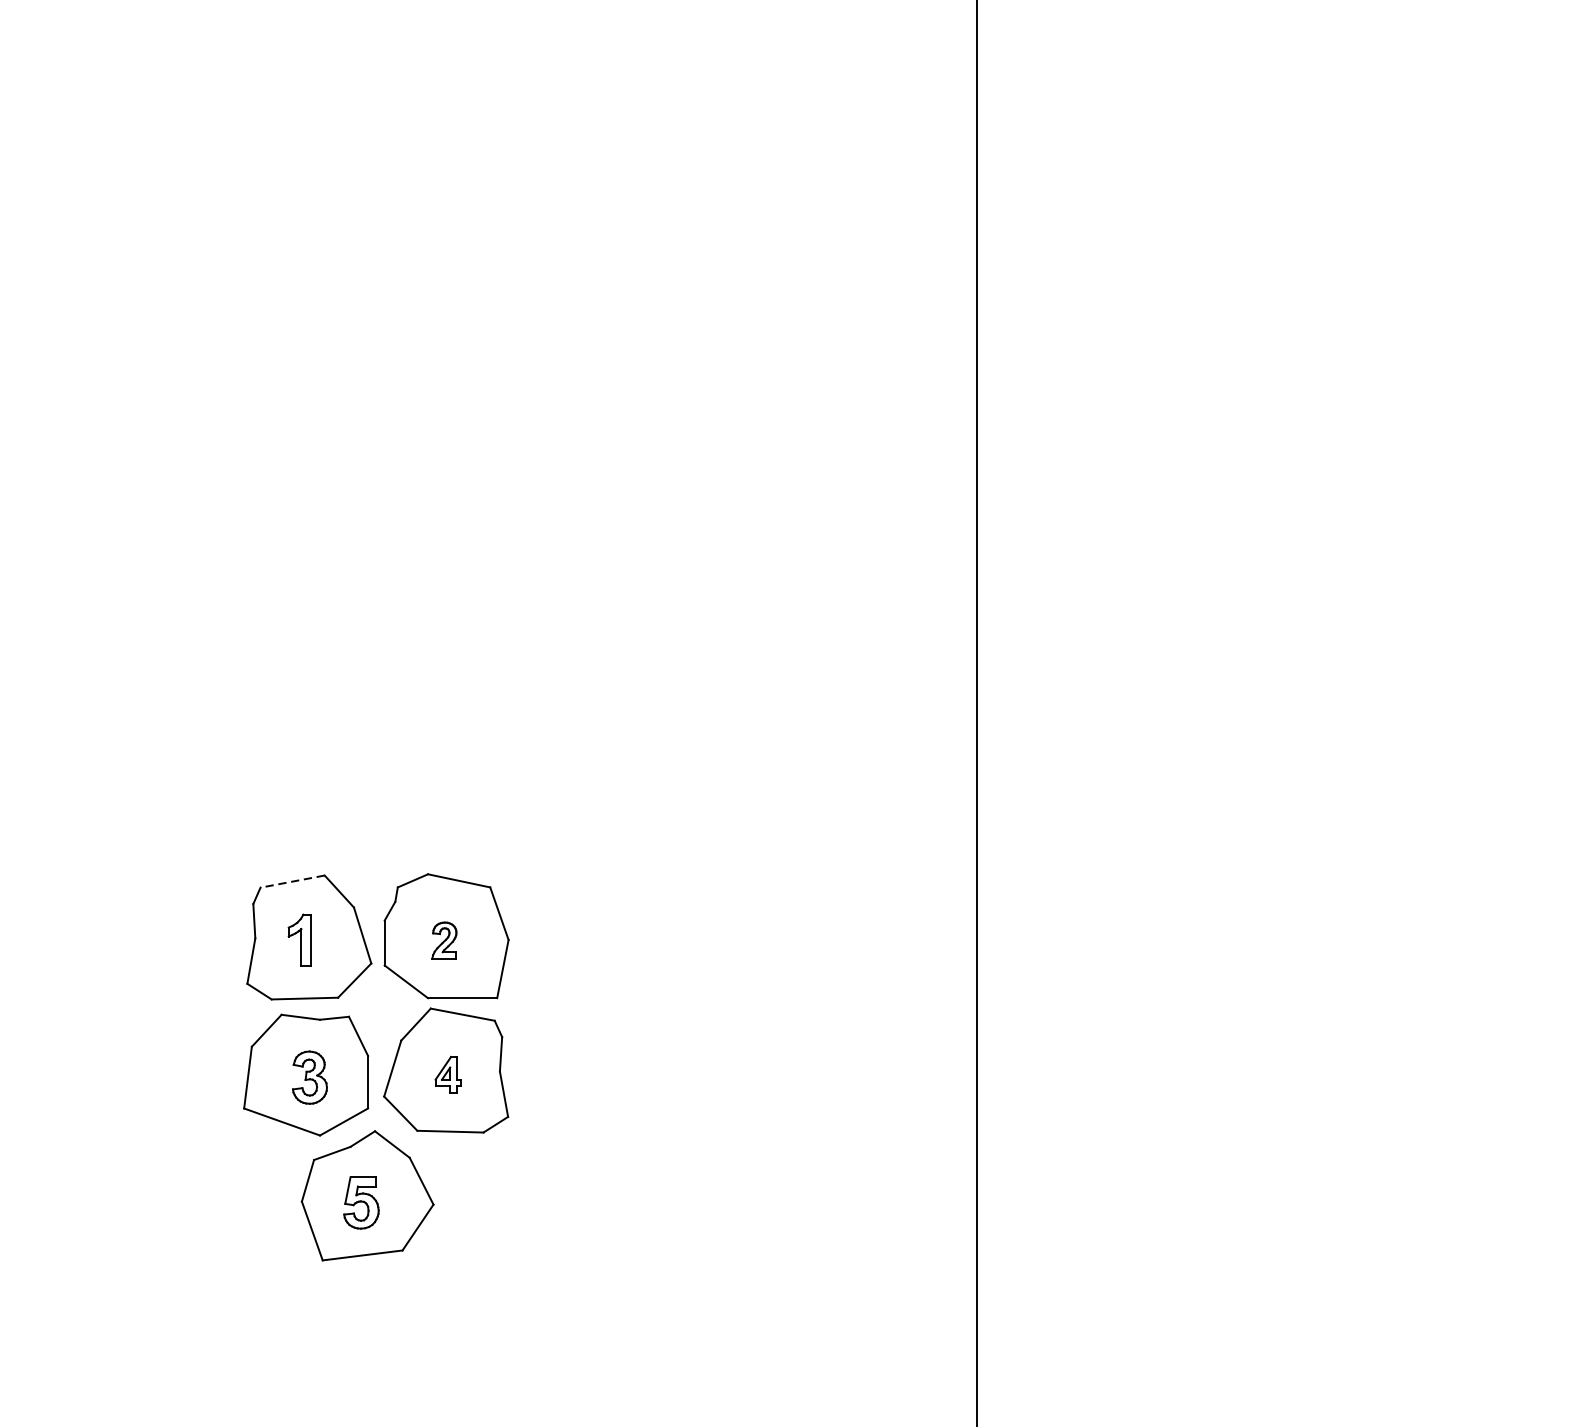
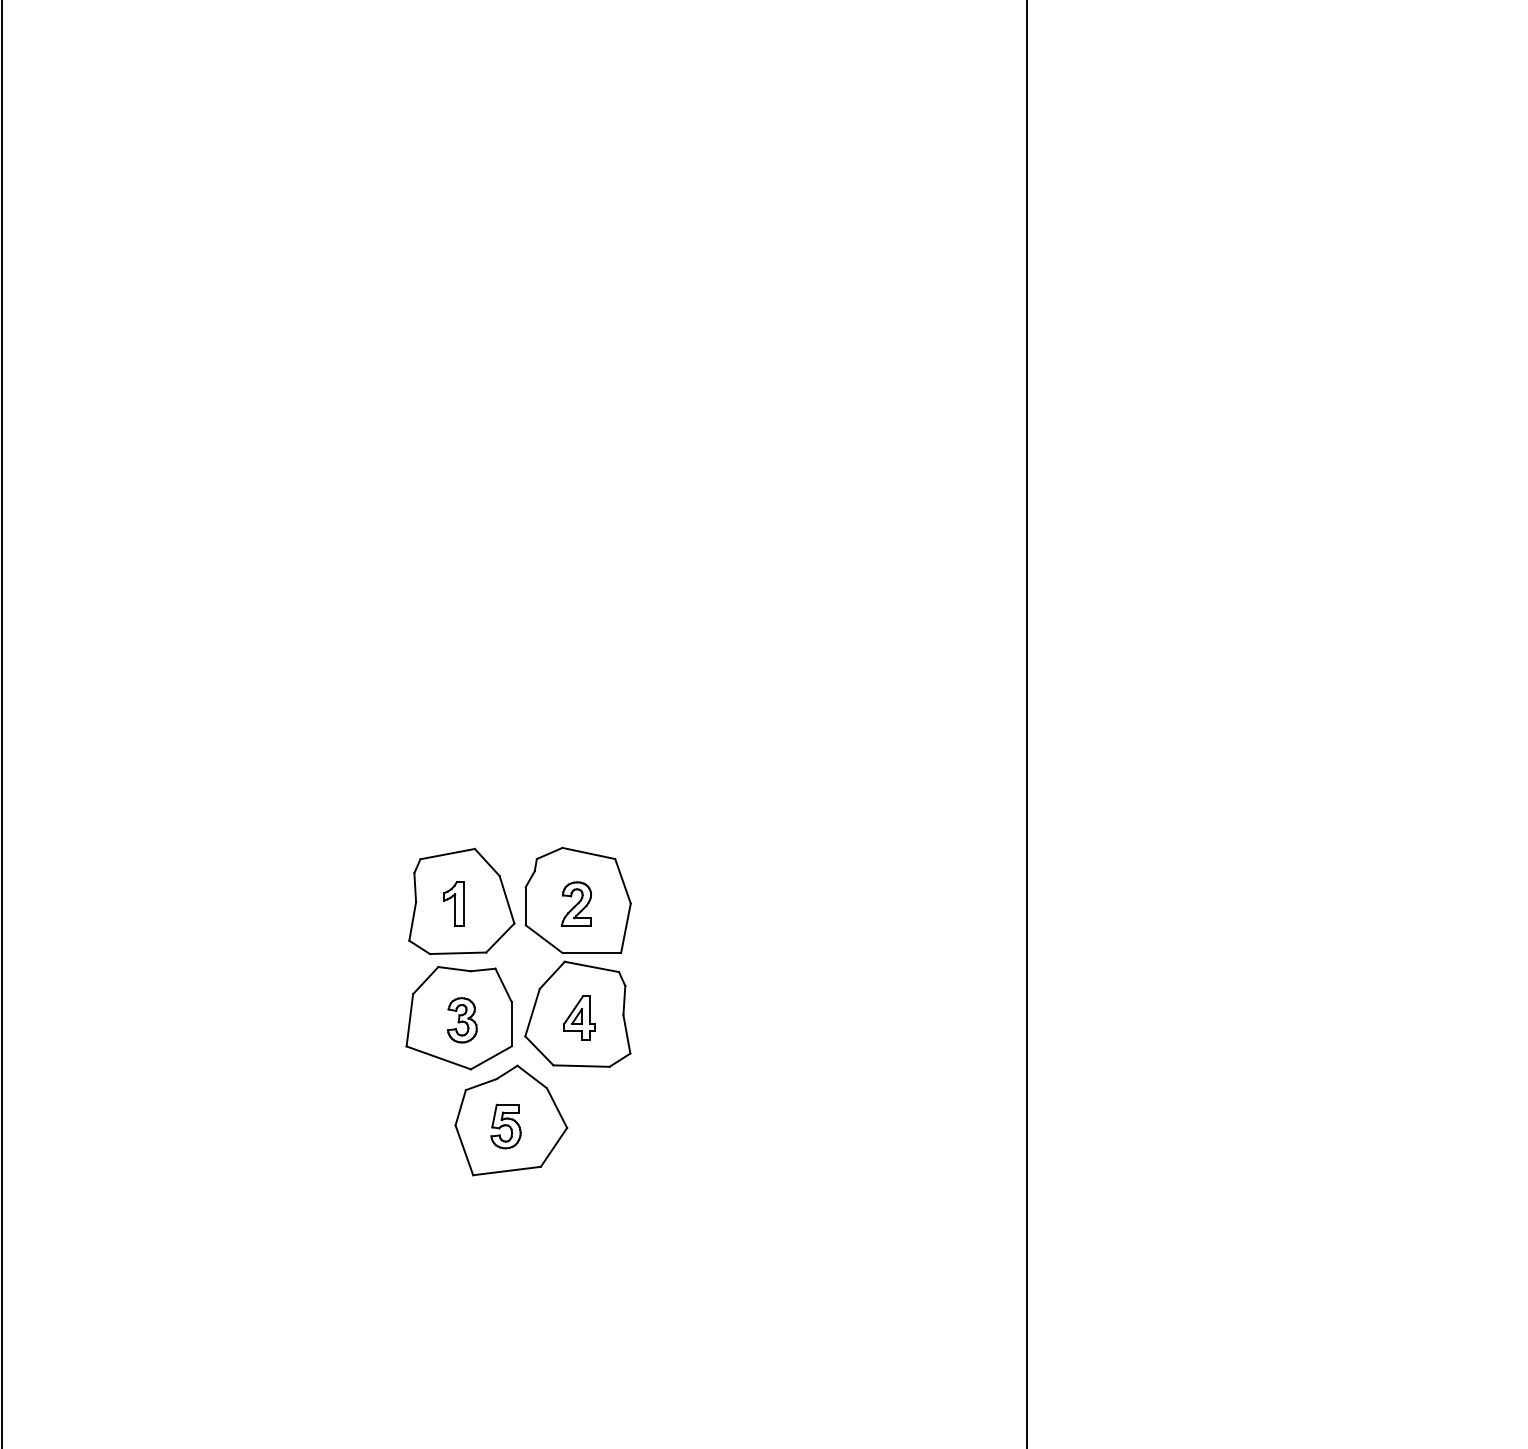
line: (292, 882) -> (447, 854), dashed -> solid
part: (443, 939) -> (575, 903), size x1.43
part: (448, 1074) -> (579, 1017), size x1.43

